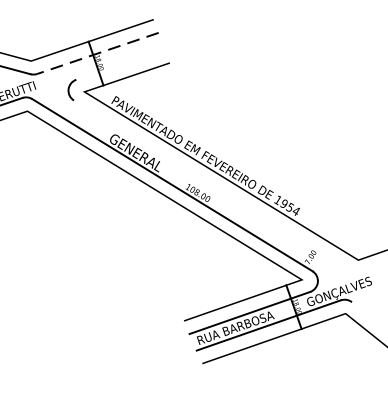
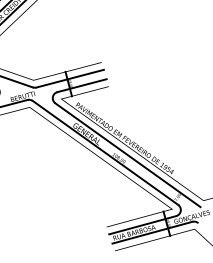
line: (98, 53) -> (70, 78), dashed -> solid
line: (119, 64) -> (81, 85), added
line: (213, 187) -> (127, 155), added

